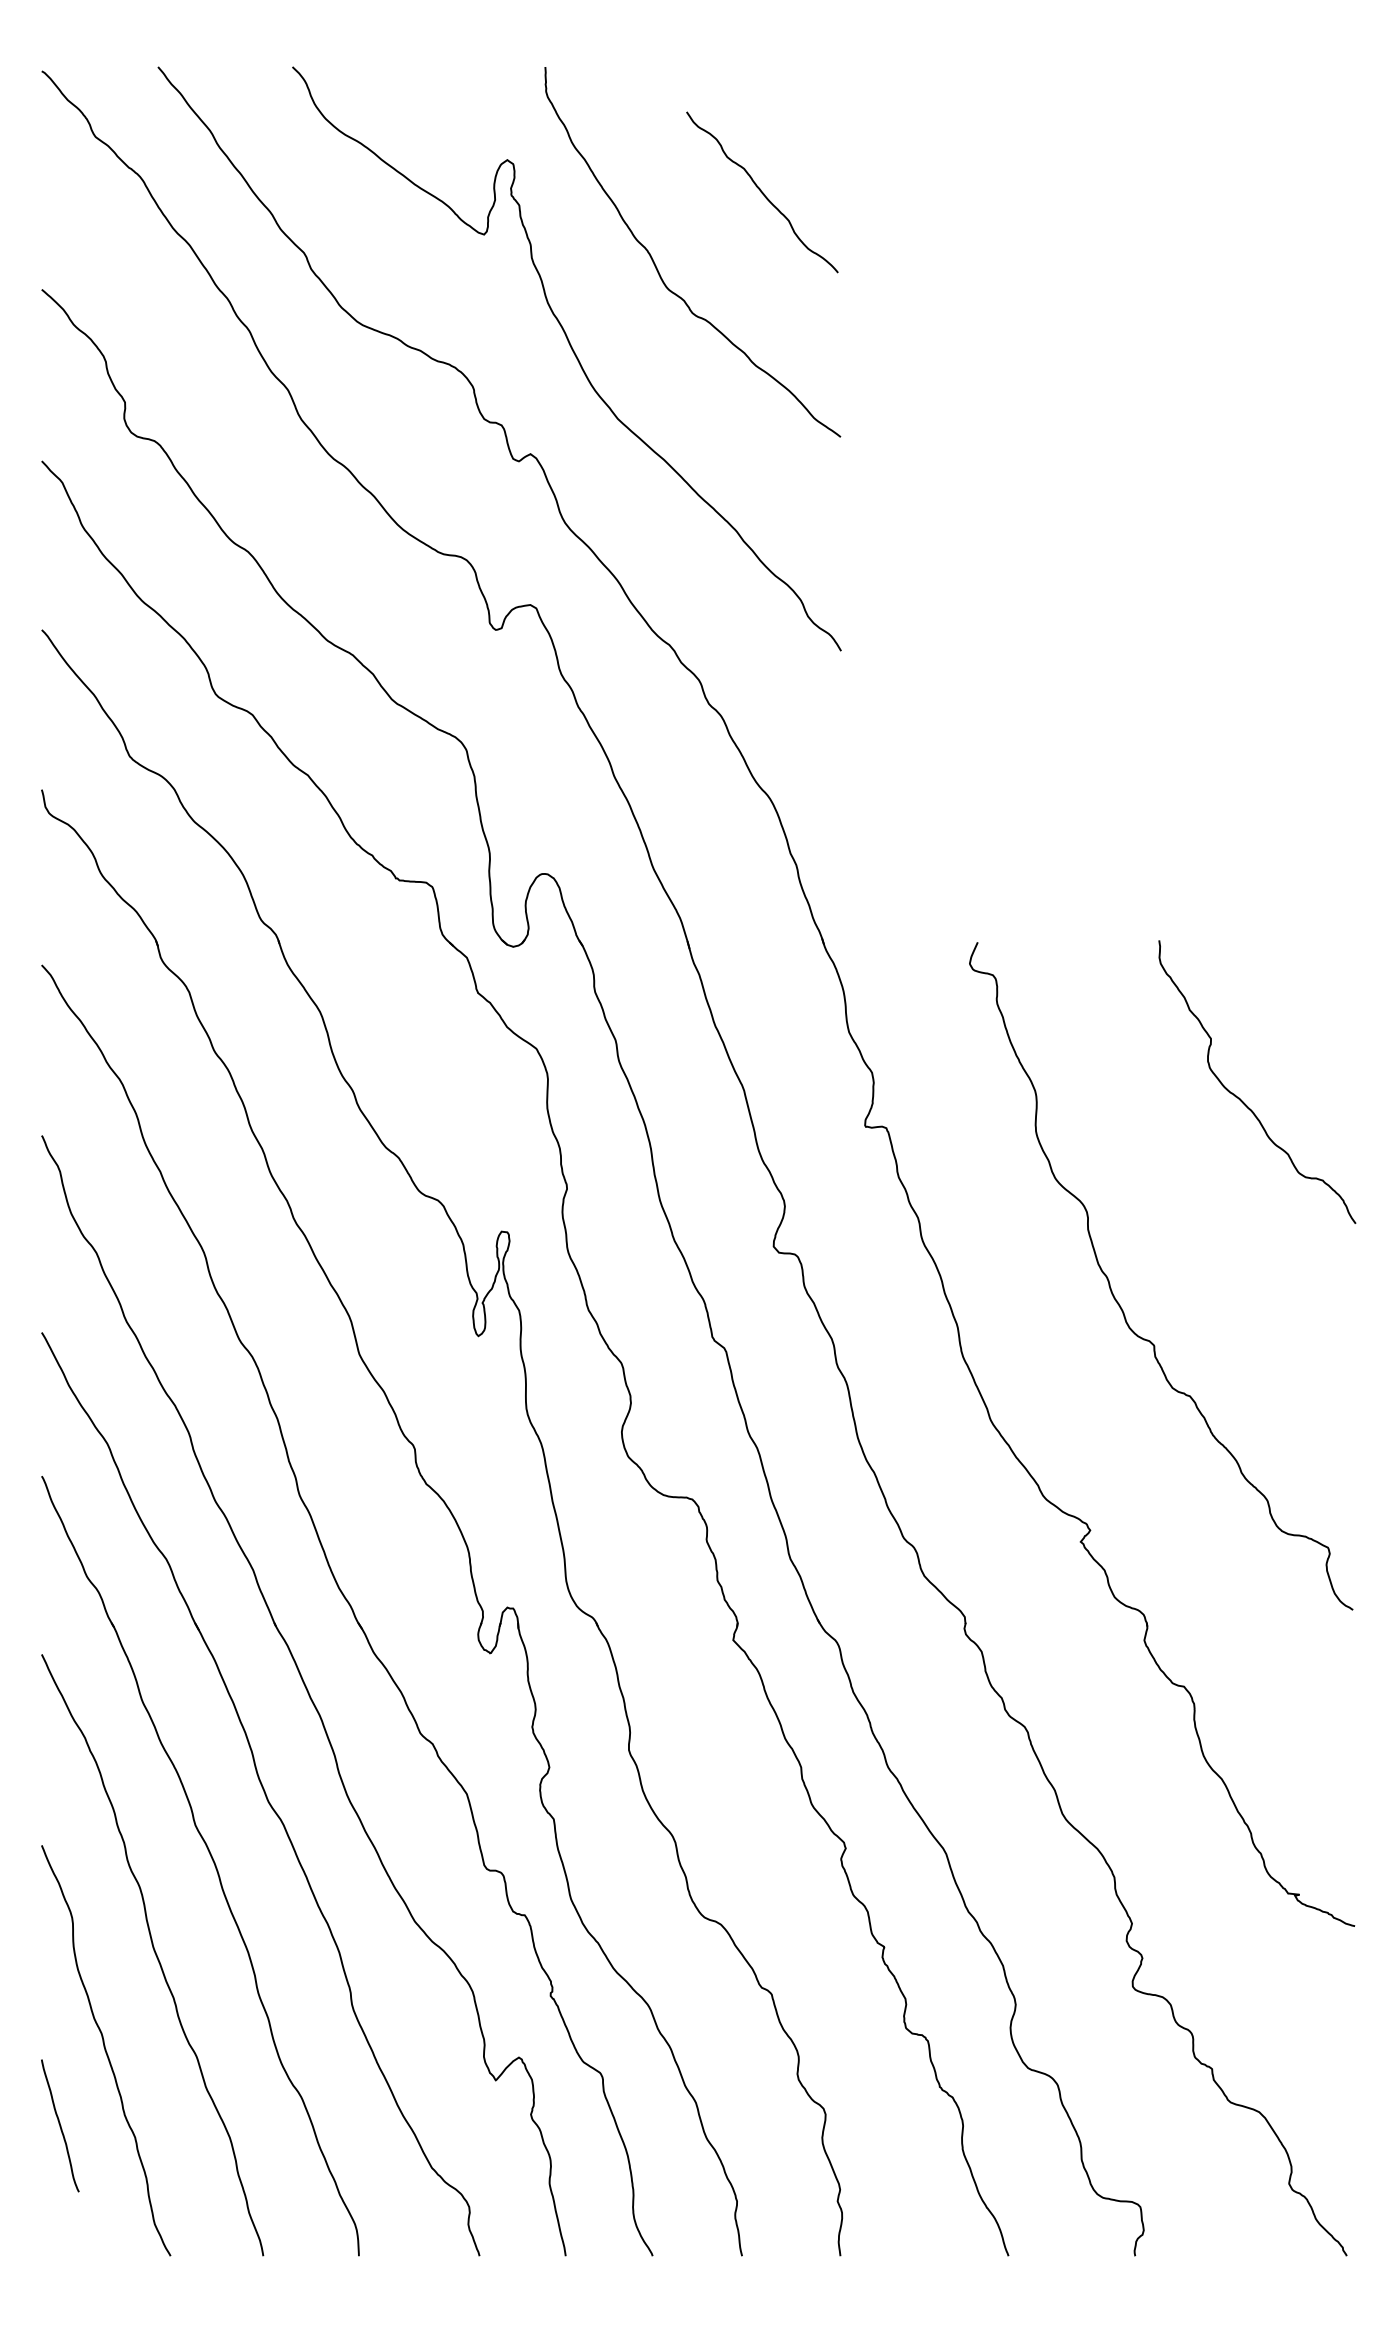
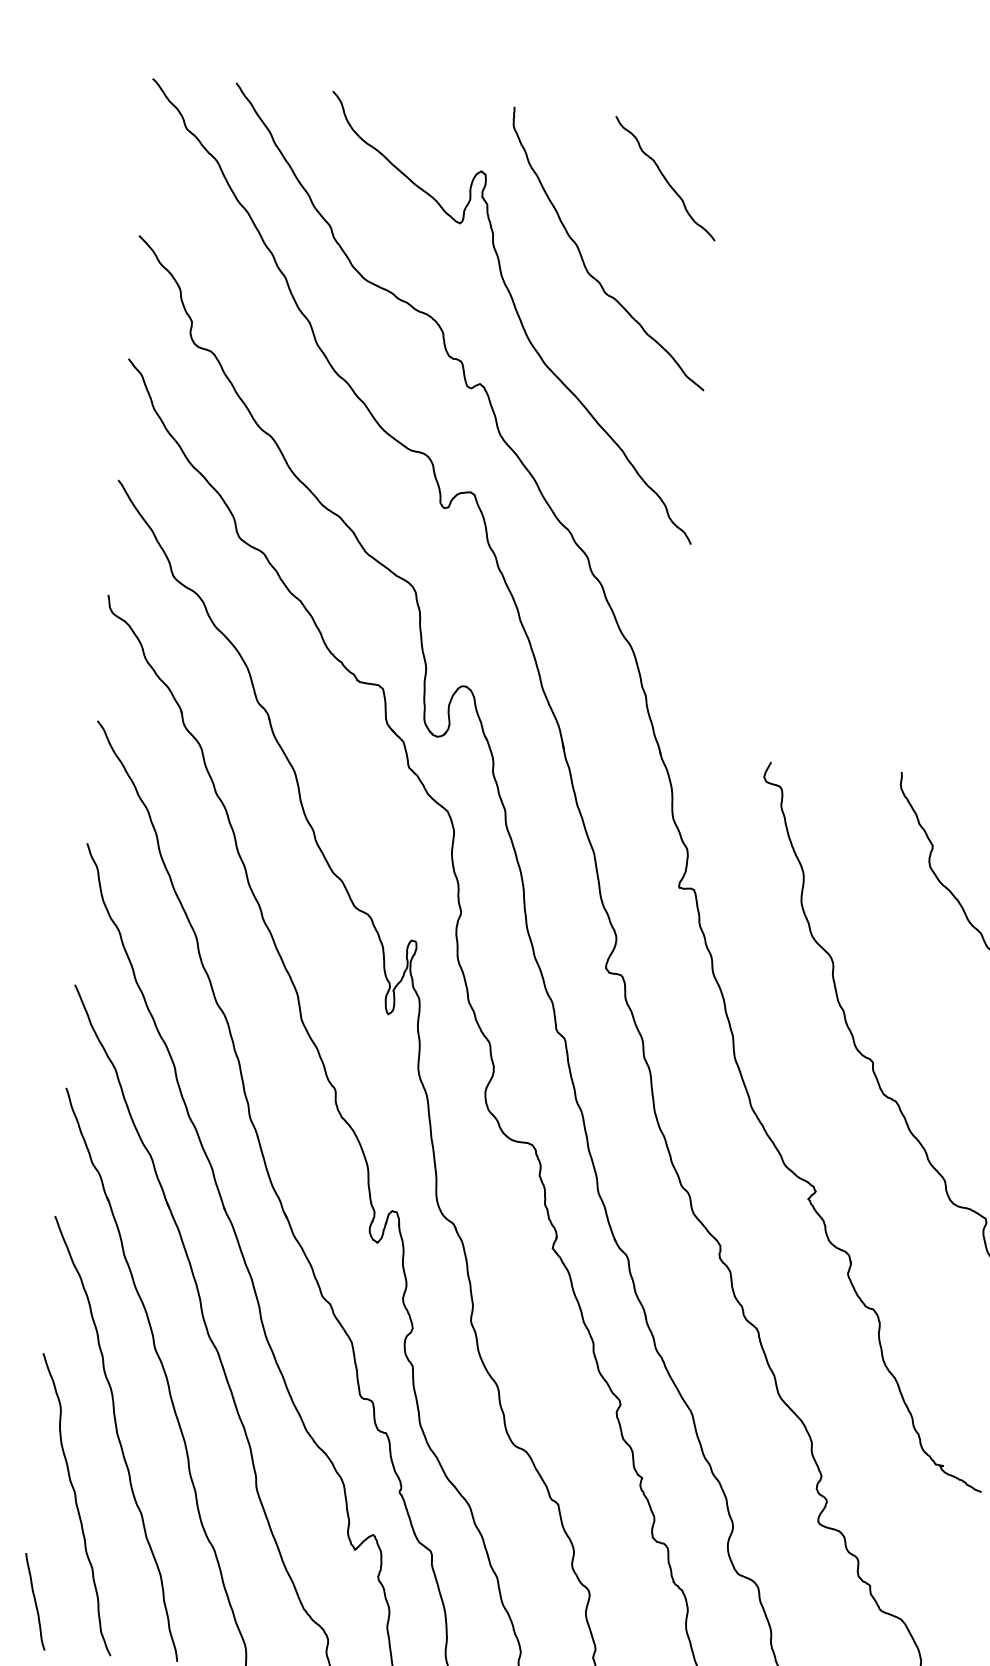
curve: (762, 192) -> (665, 178), moved
curve: (60, 2125) -> (35, 1601), moved

